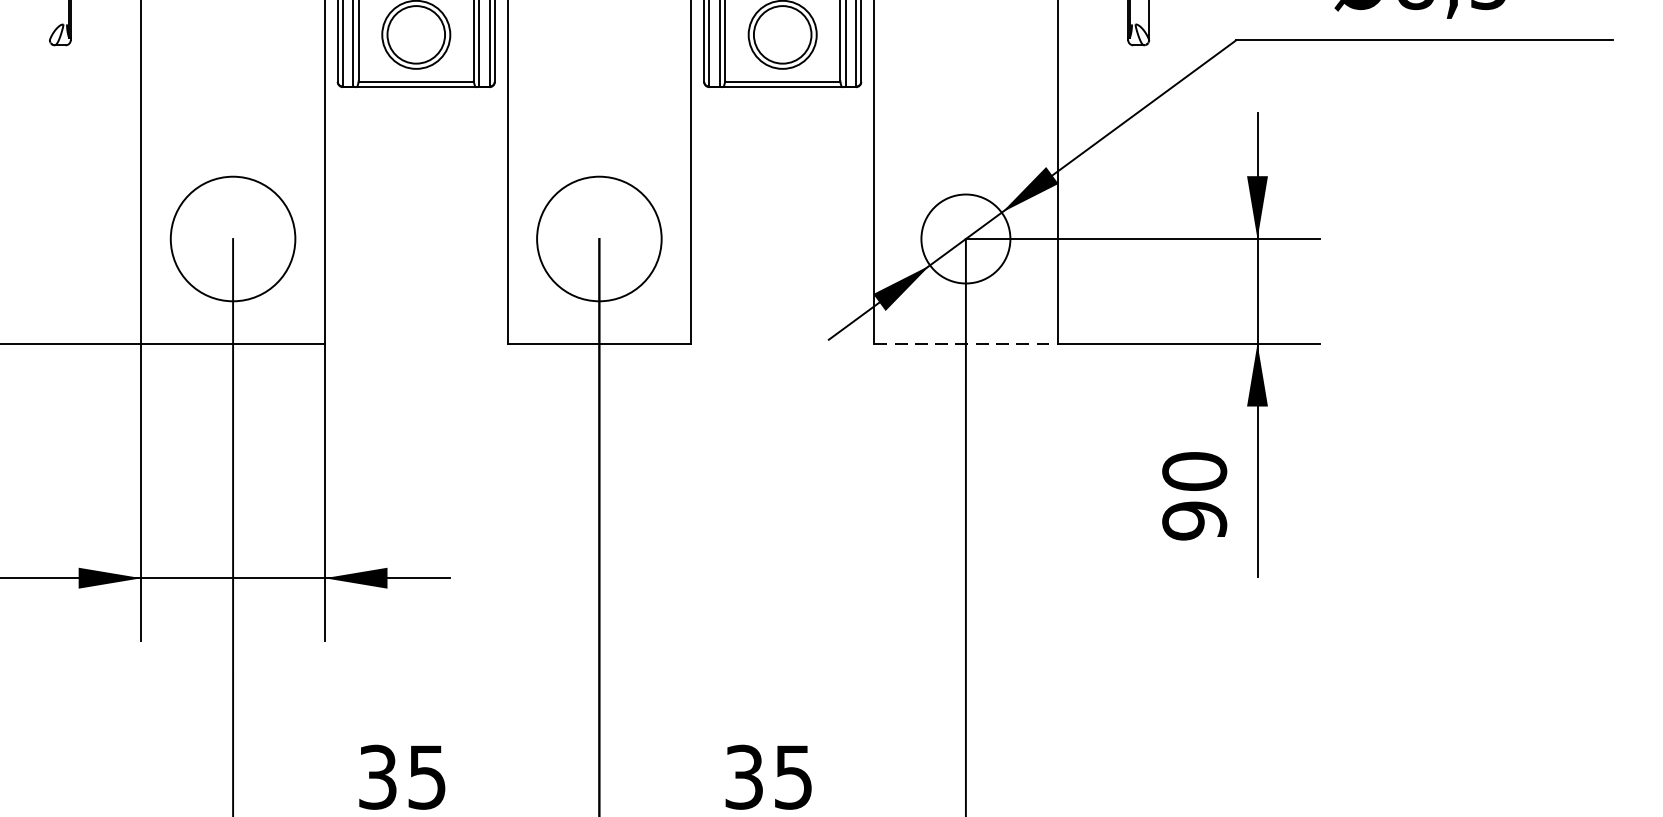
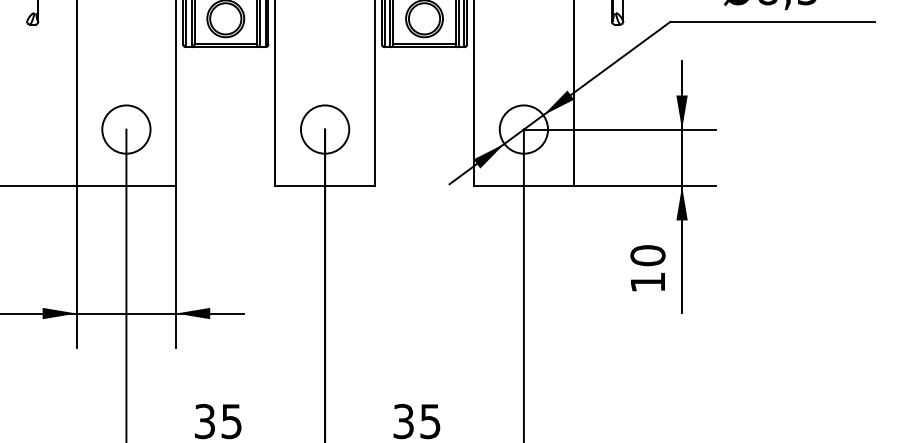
circle: (233, 238) -> (126, 129), size x0.71
circle: (598, 238) -> (324, 129), size x0.71
line: (965, 343) -> (523, 186), dashed -> solid
text: (1193, 520) -> (647, 282), 90 -> 10

